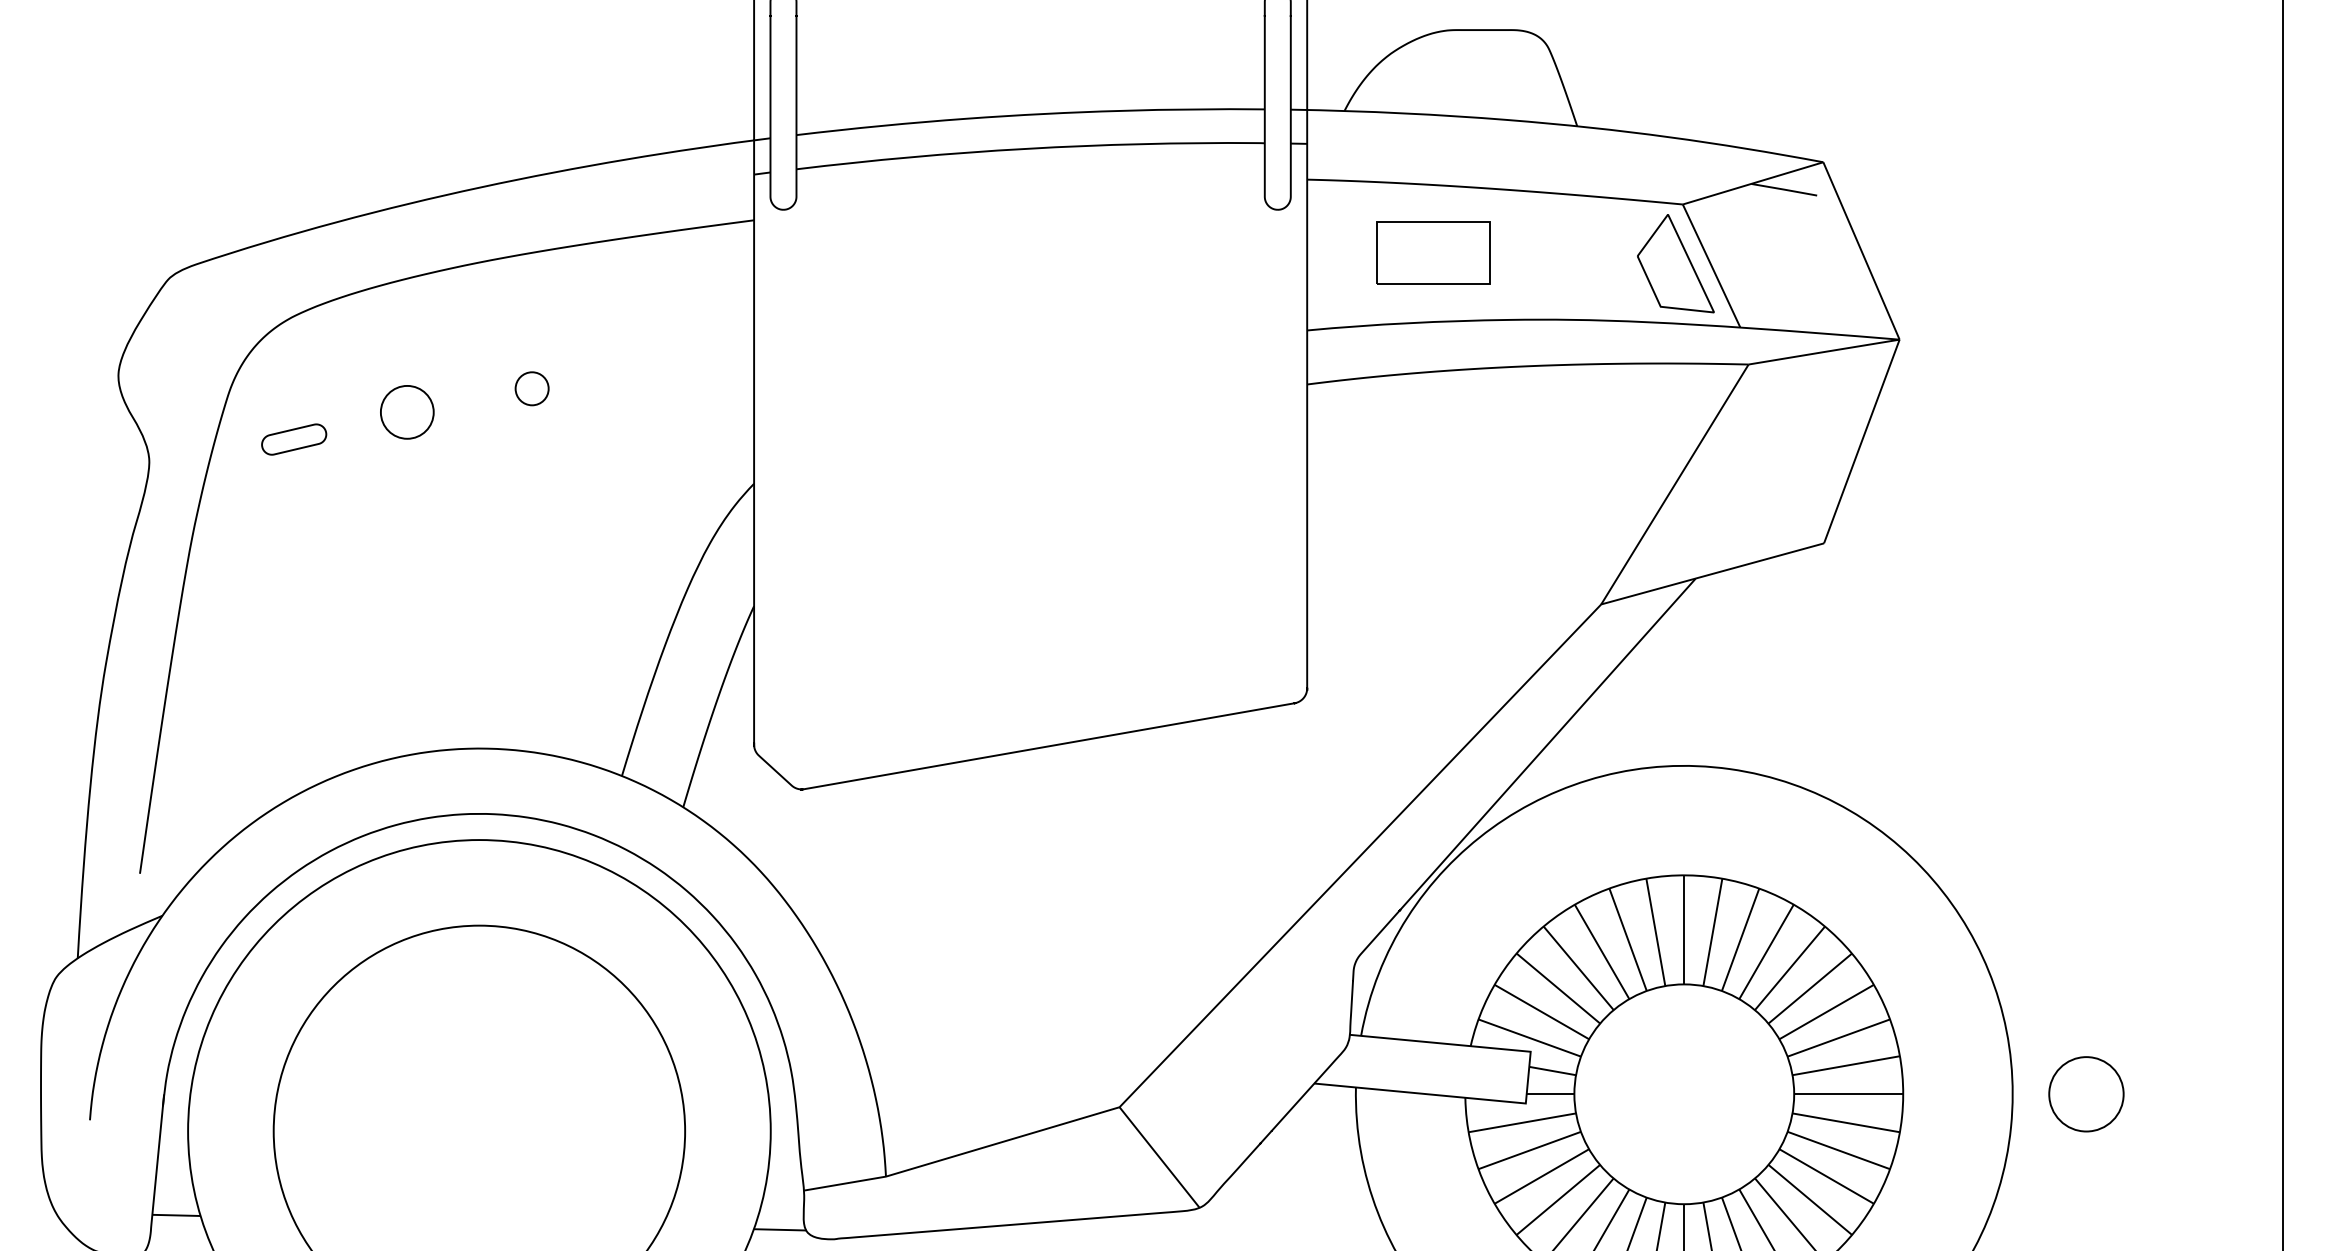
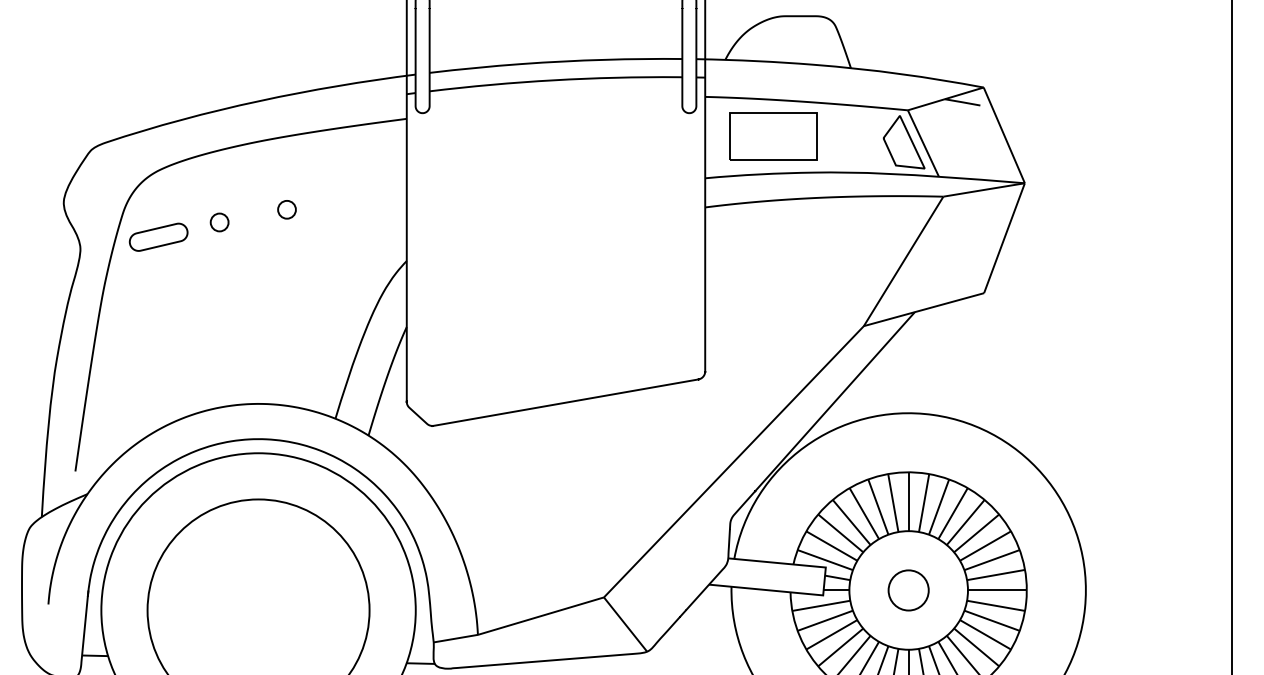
part: (1433, 252) -> (773, 136), size x1.43
circle: (407, 412) -> (219, 222), size x0.62
part: (293, 438) -> (158, 236), size x1.67
circle: (2086, 1094) -> (908, 590), moved

